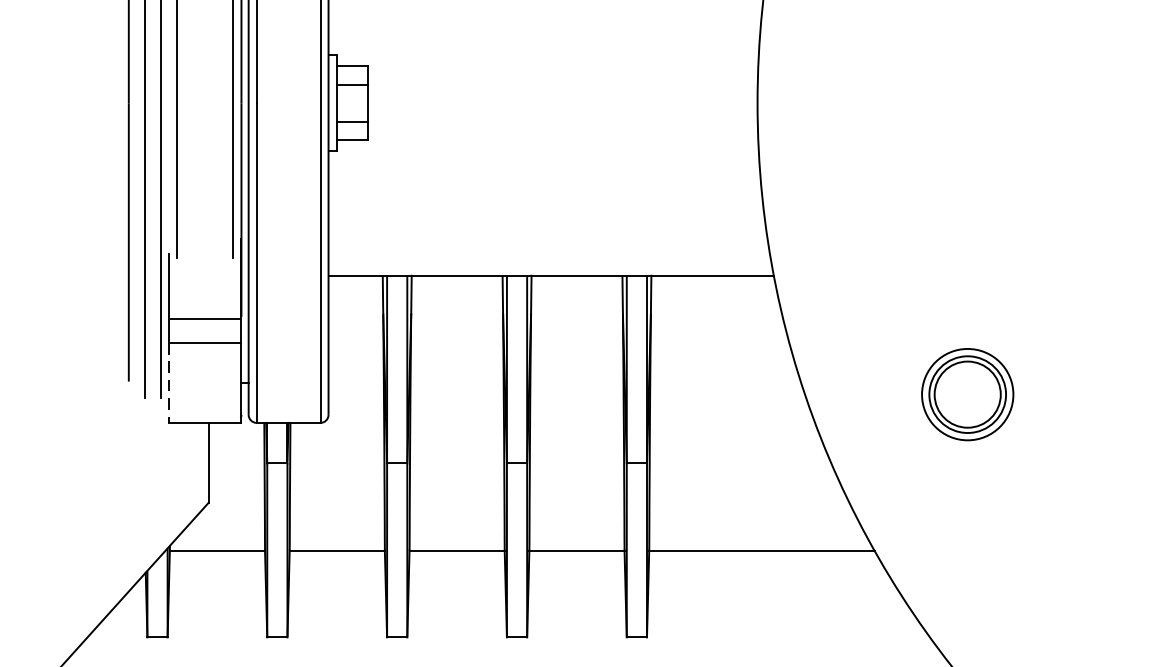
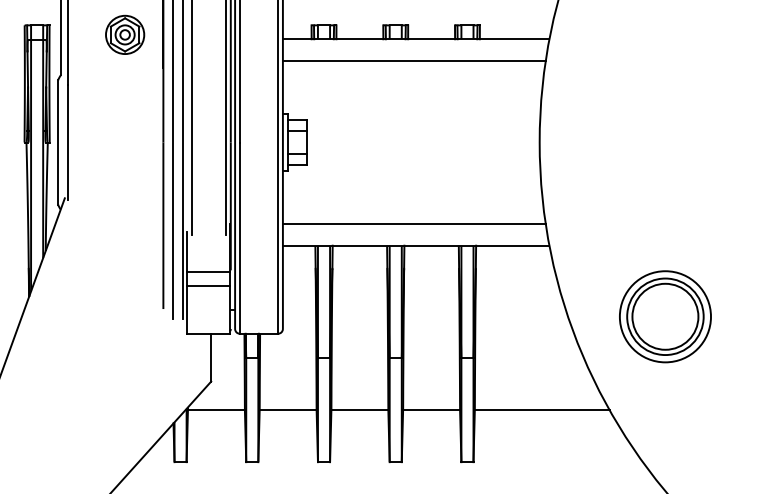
line: (546, 238) -> (413, 223), added
line: (169, 382) -> (187, 309), dashed -> solid
part: (967, 394) -> (665, 316), size x1.67

